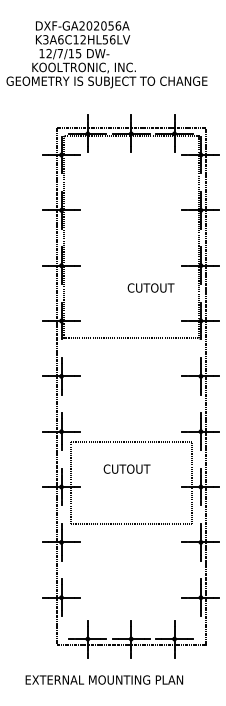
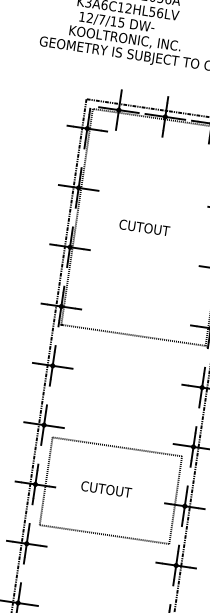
text: (150, 287) -> (144, 227), moved
text: (126, 468) -> (105, 488), moved

